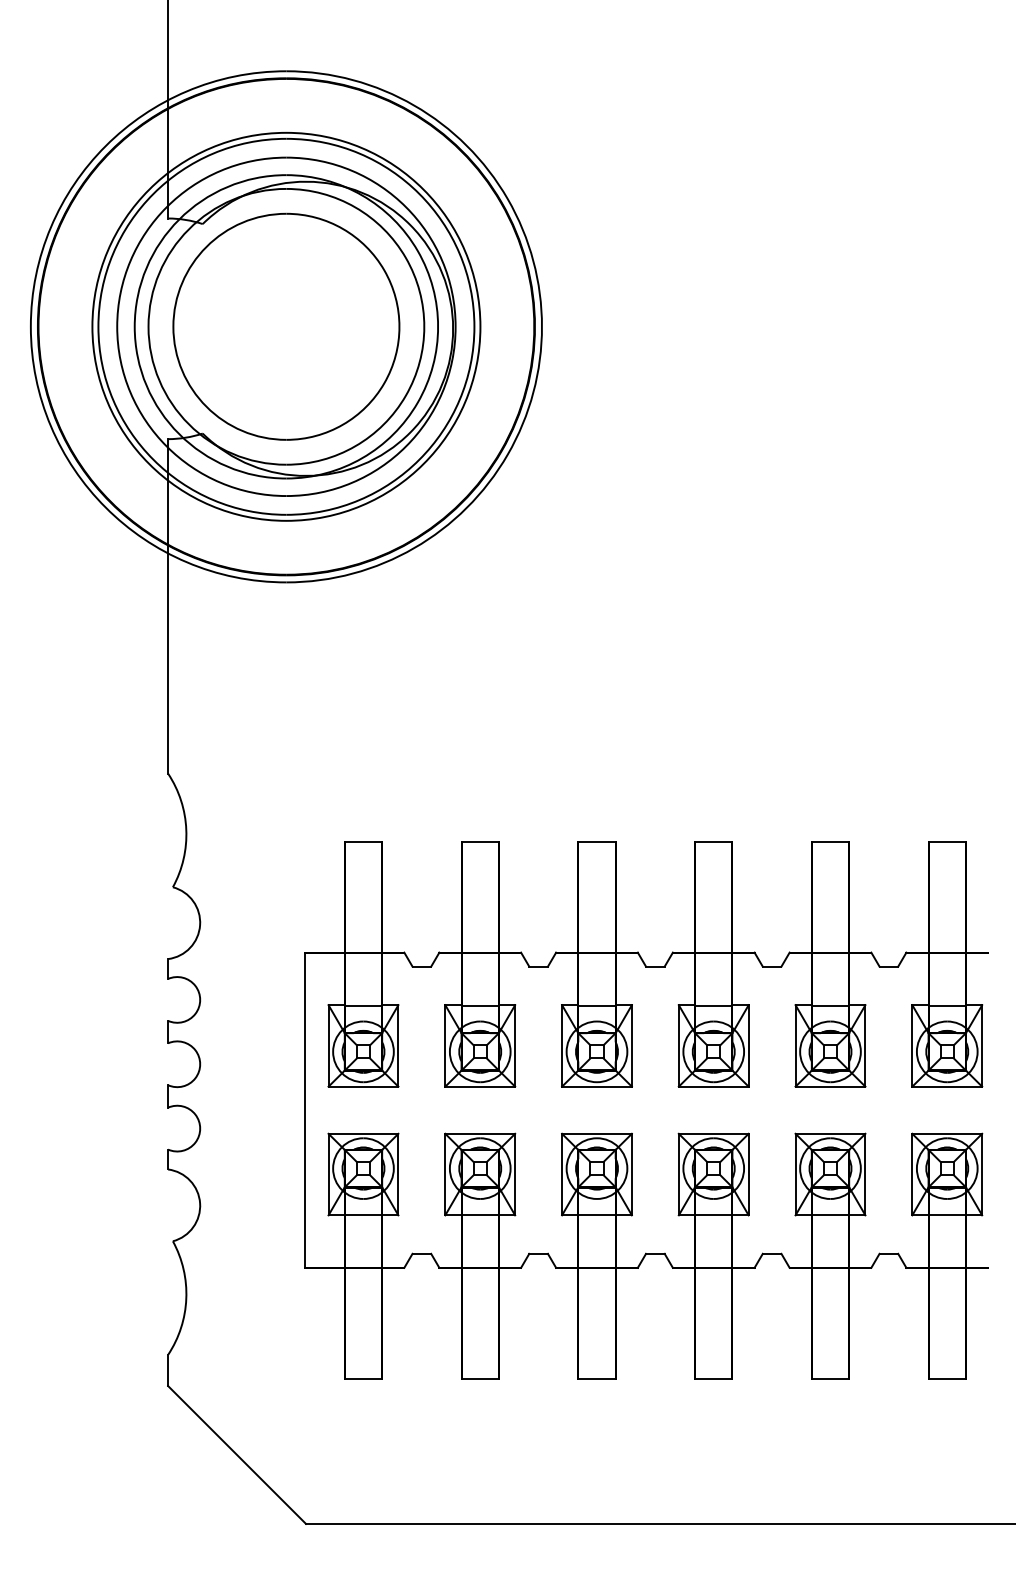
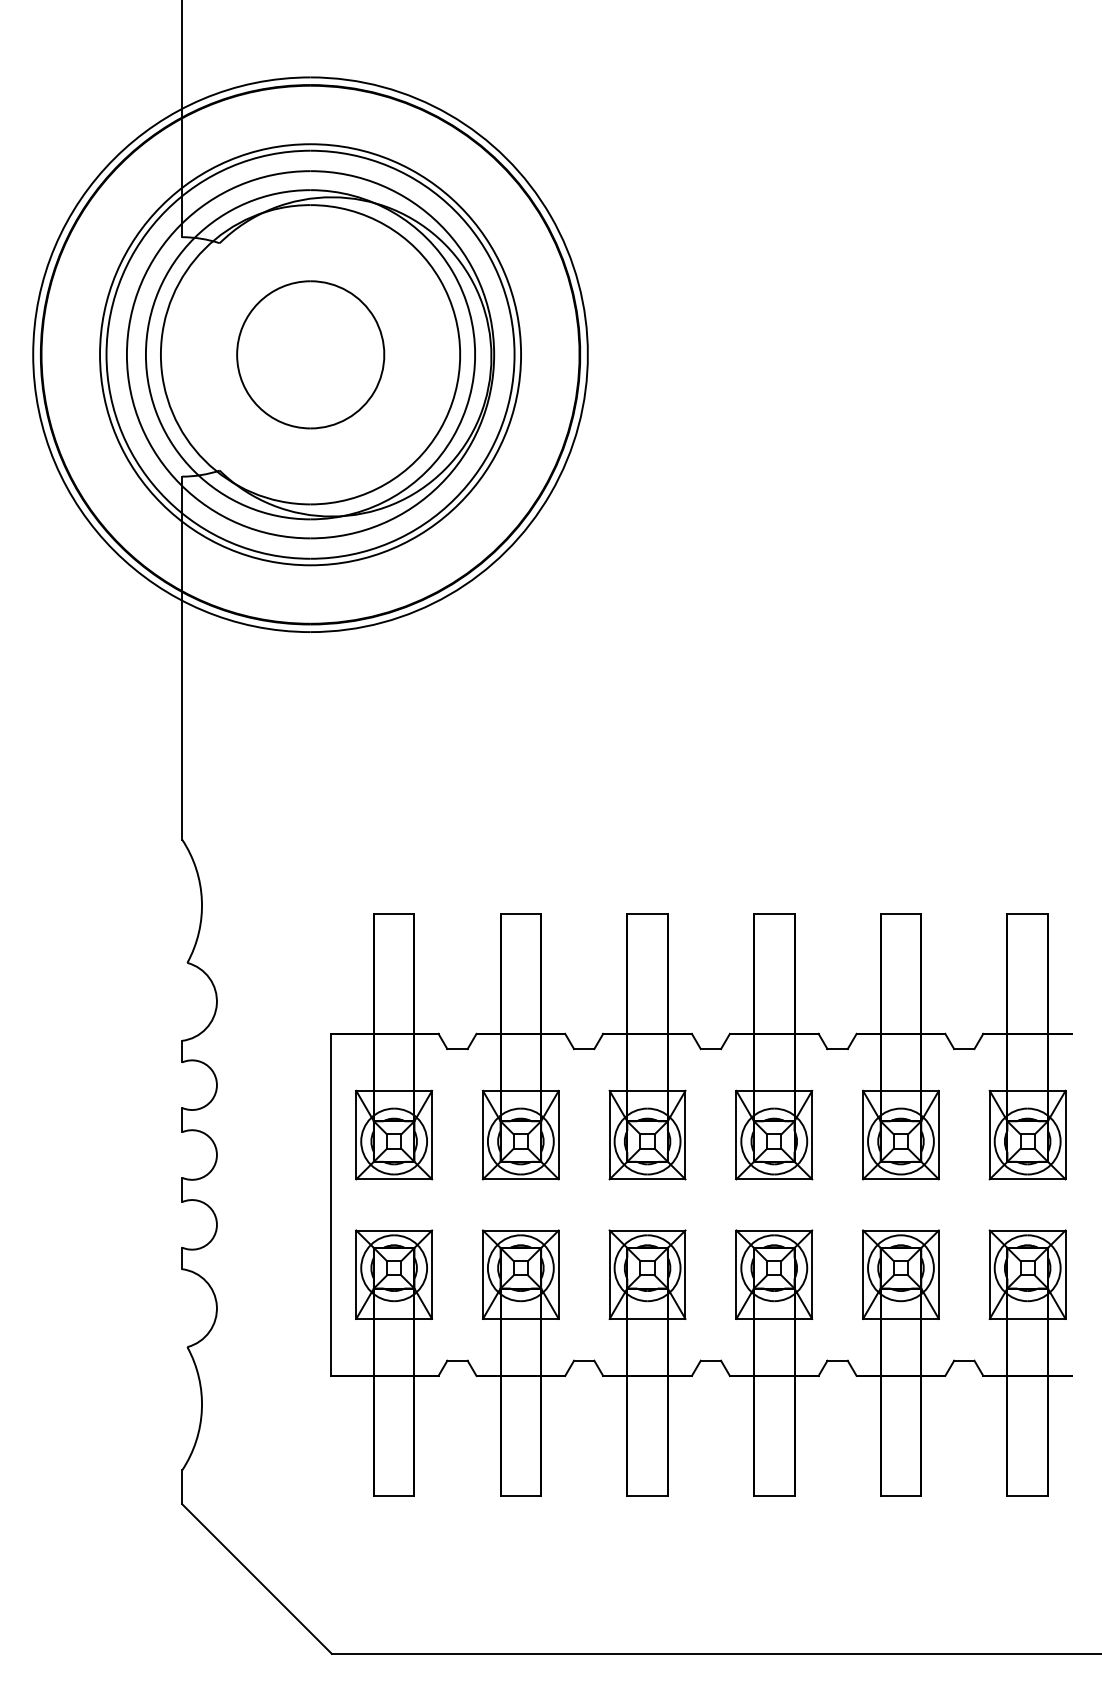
part: (286, 326) -> (310, 354), size x0.6

